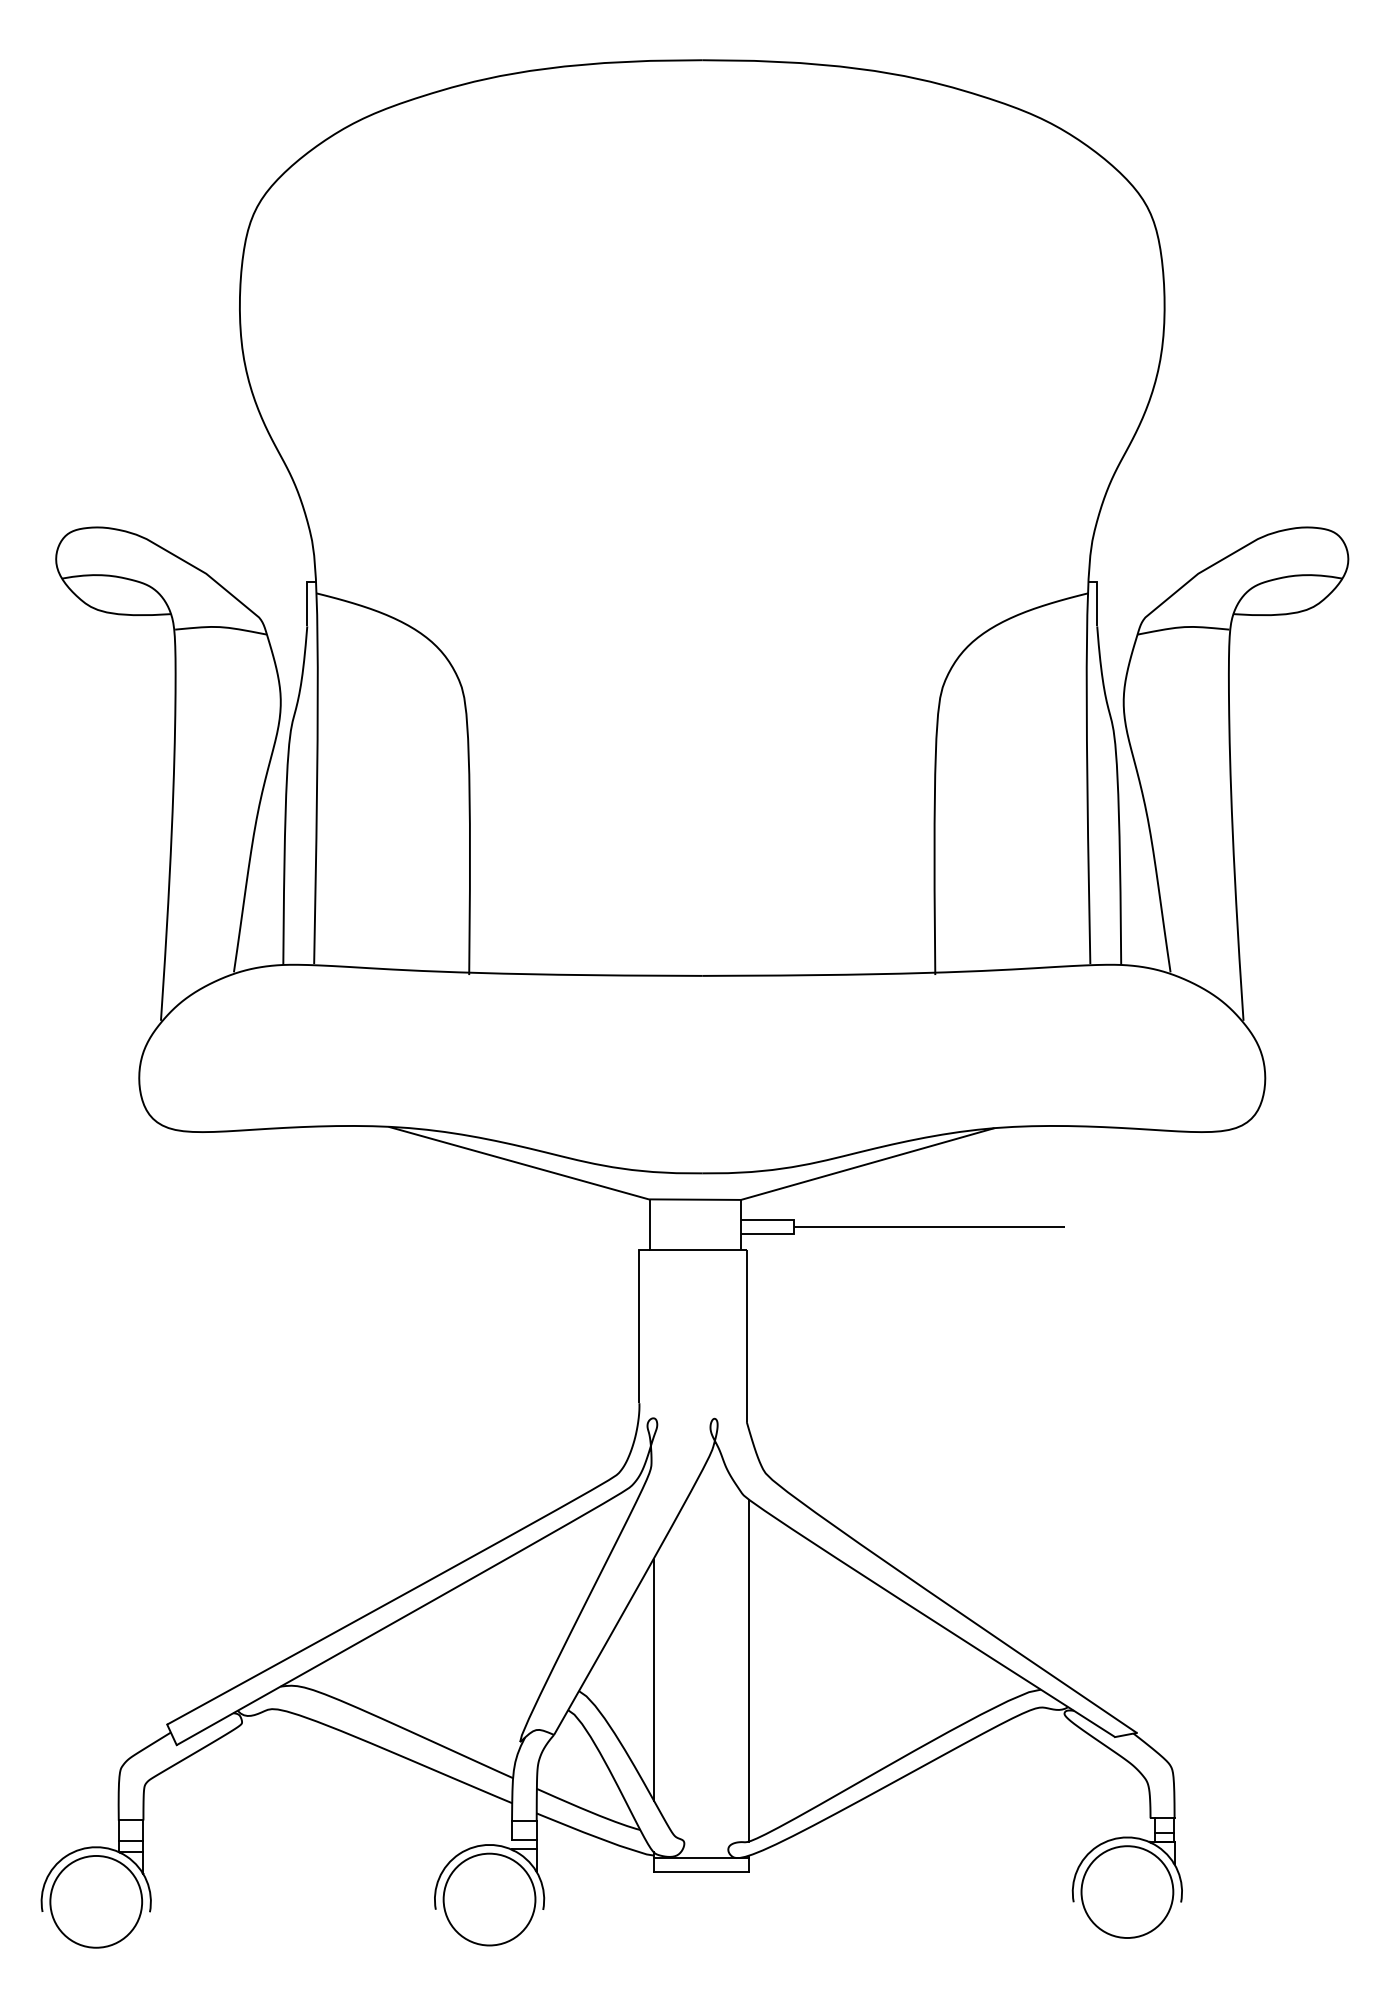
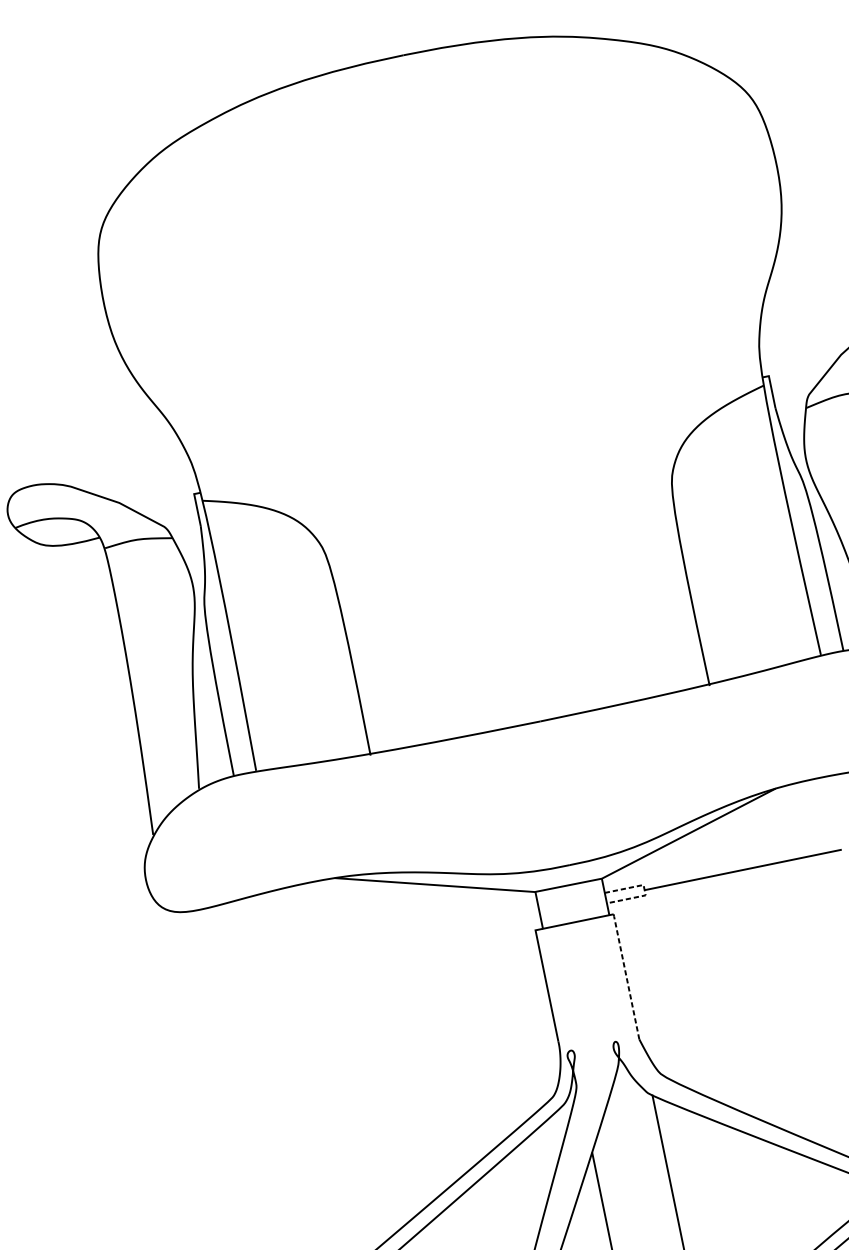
line: (794, 1227) -> (645, 890), solid -> dashed
line: (746, 1336) -> (626, 977), solid -> dashed

